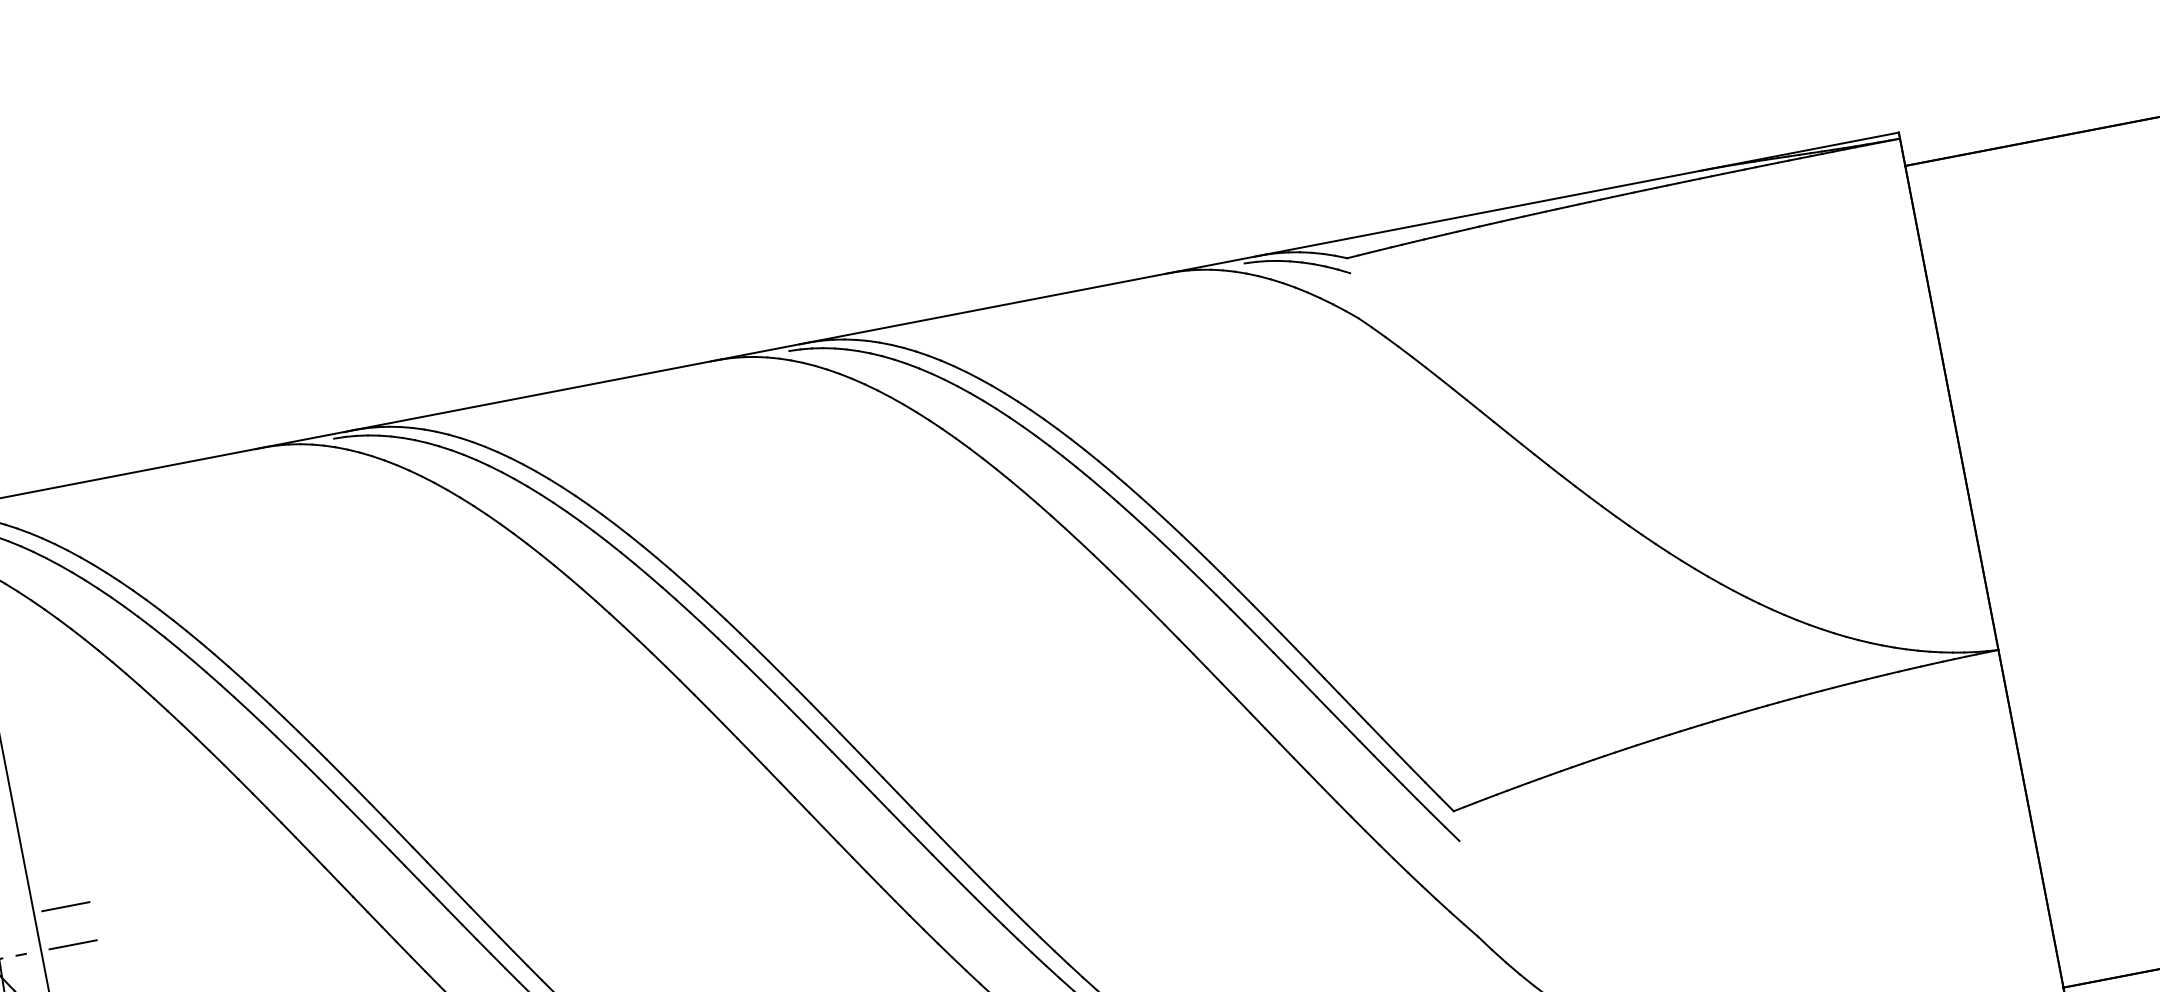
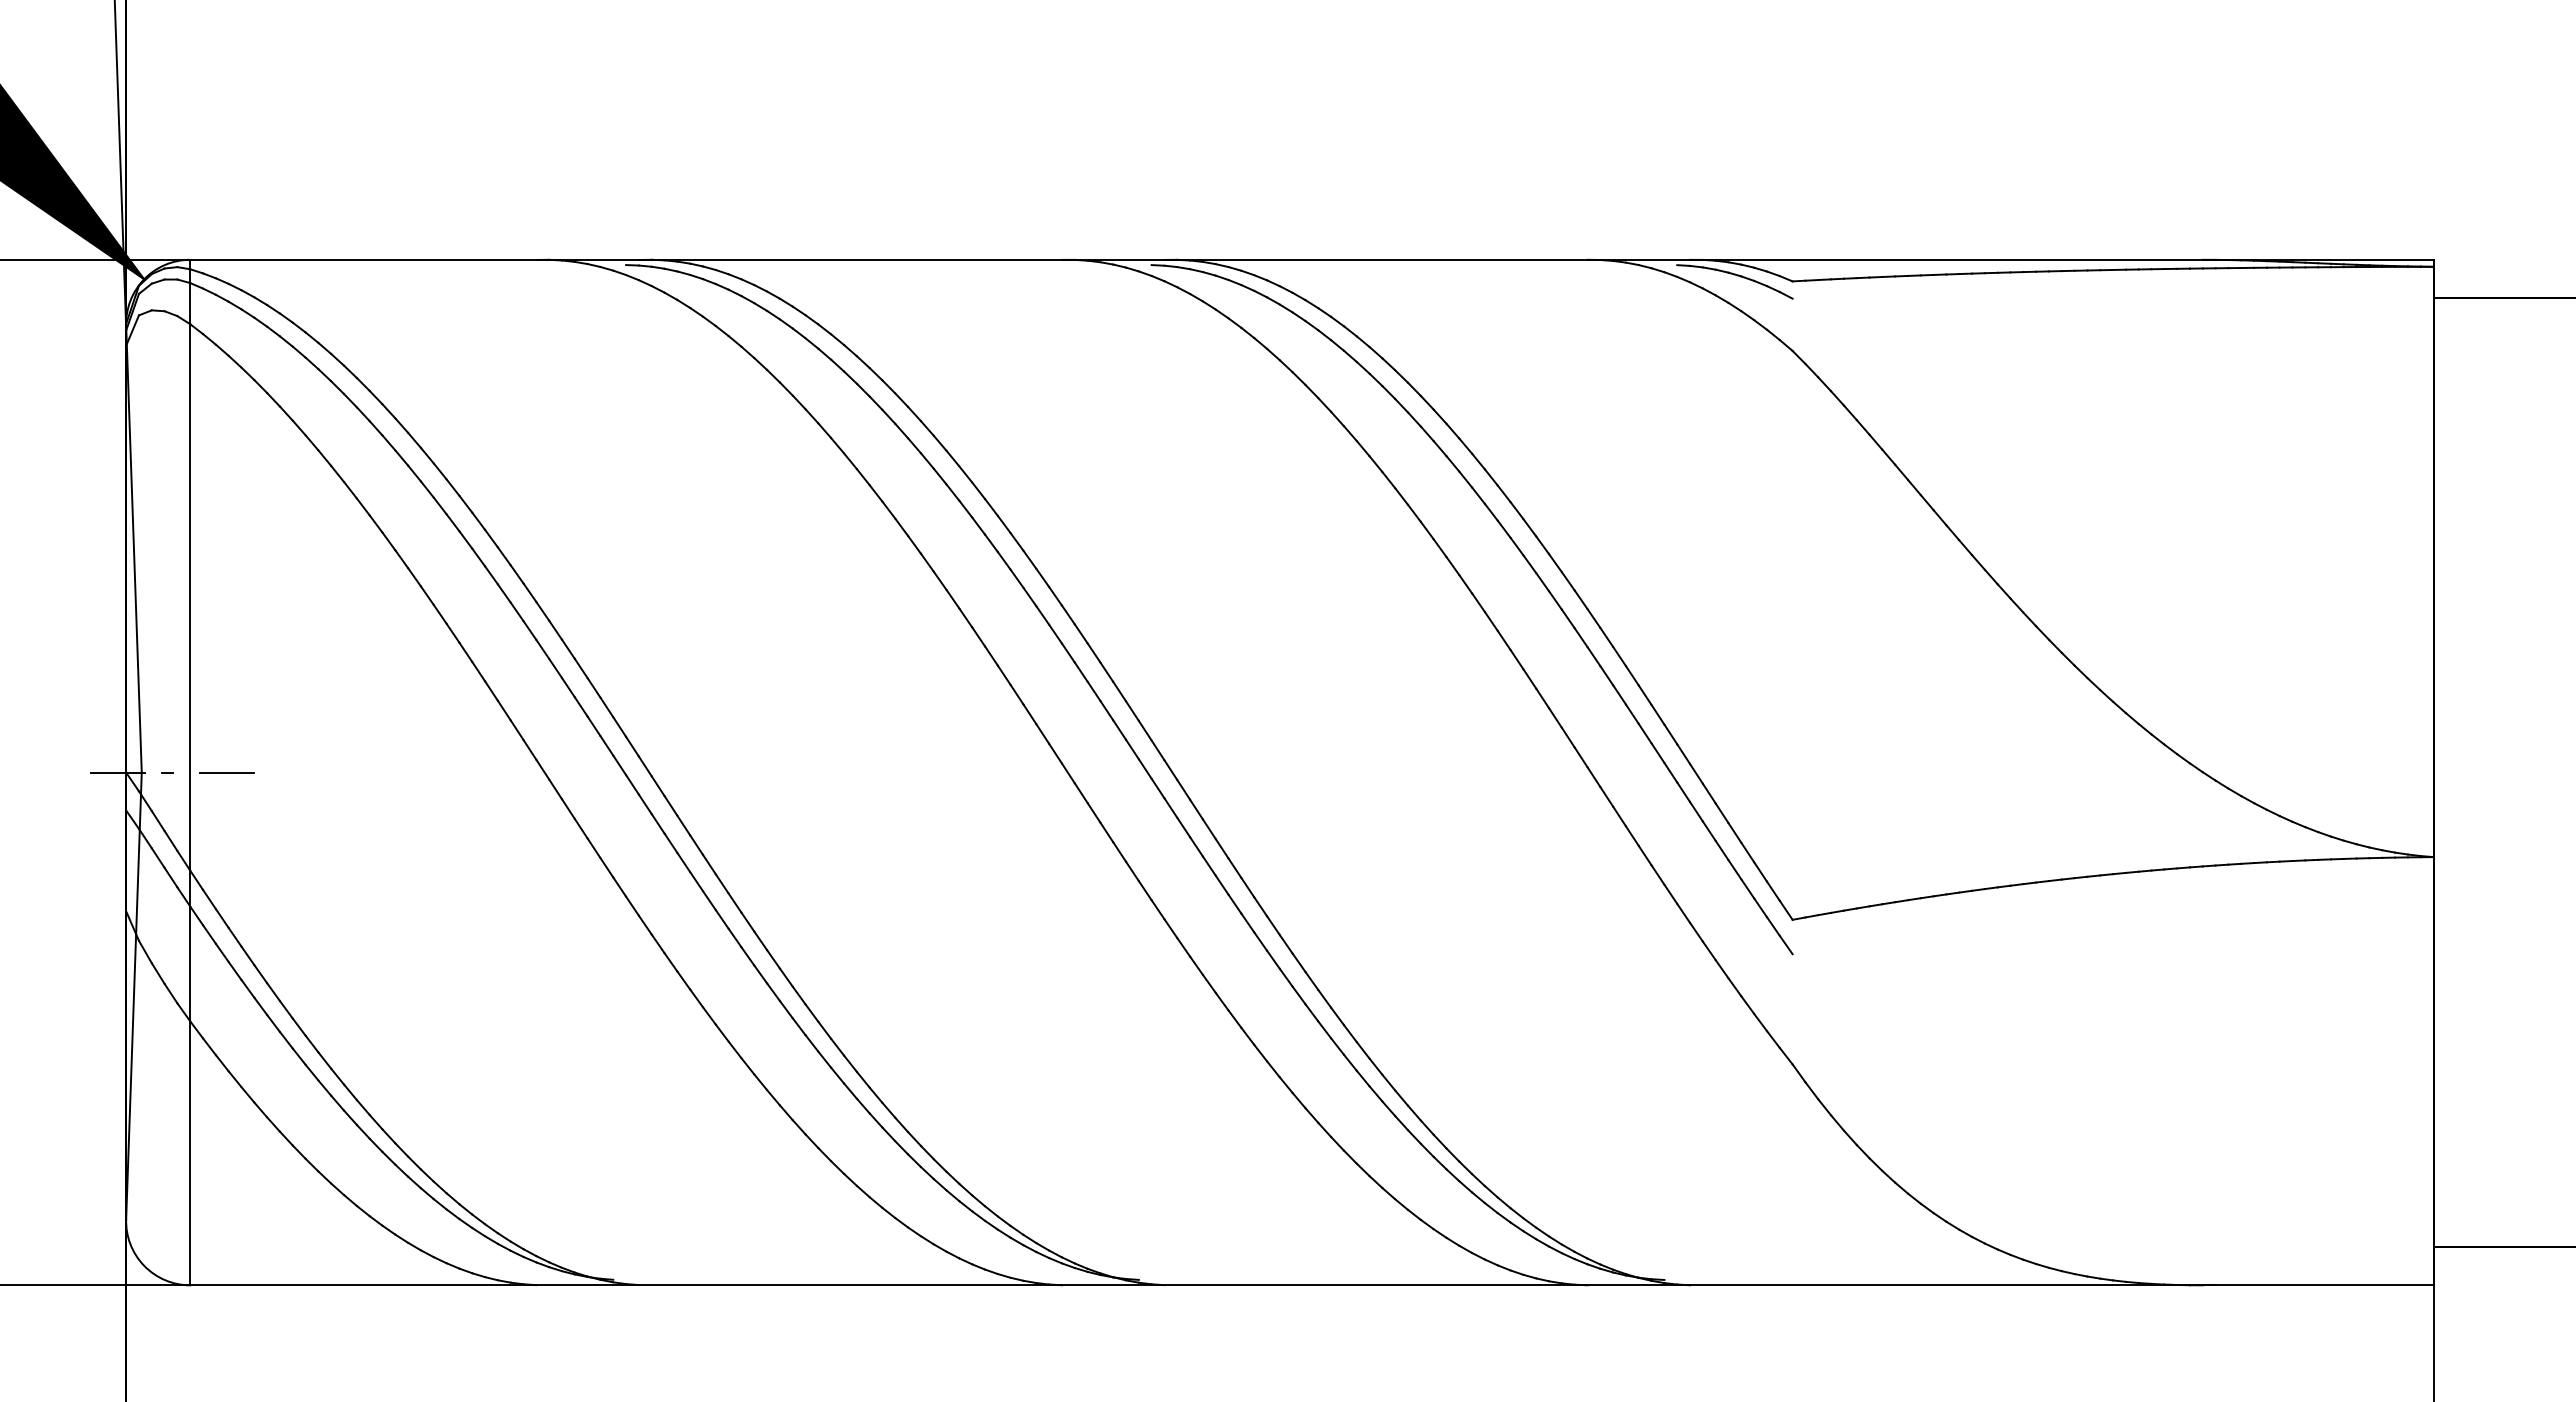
line: (65, 906) -> (226, 728), removed

